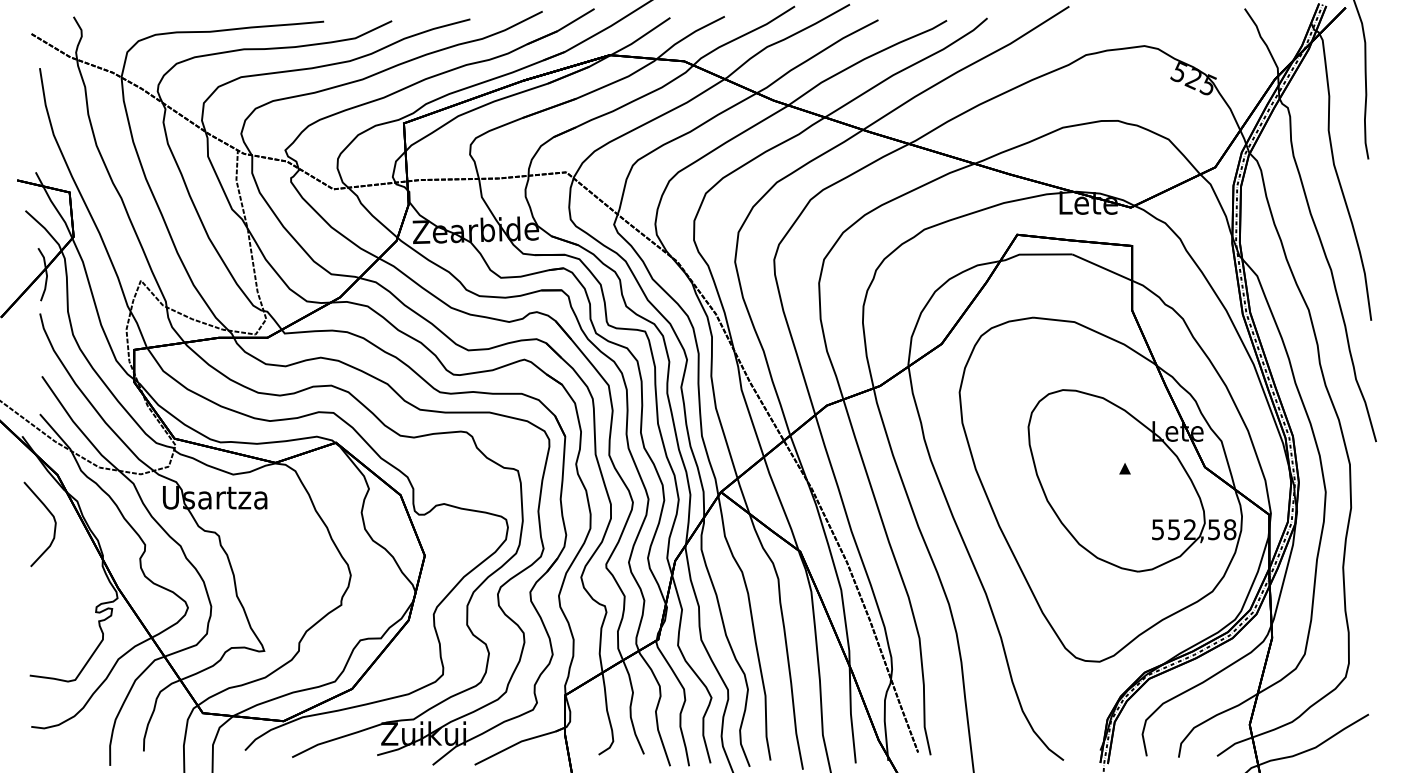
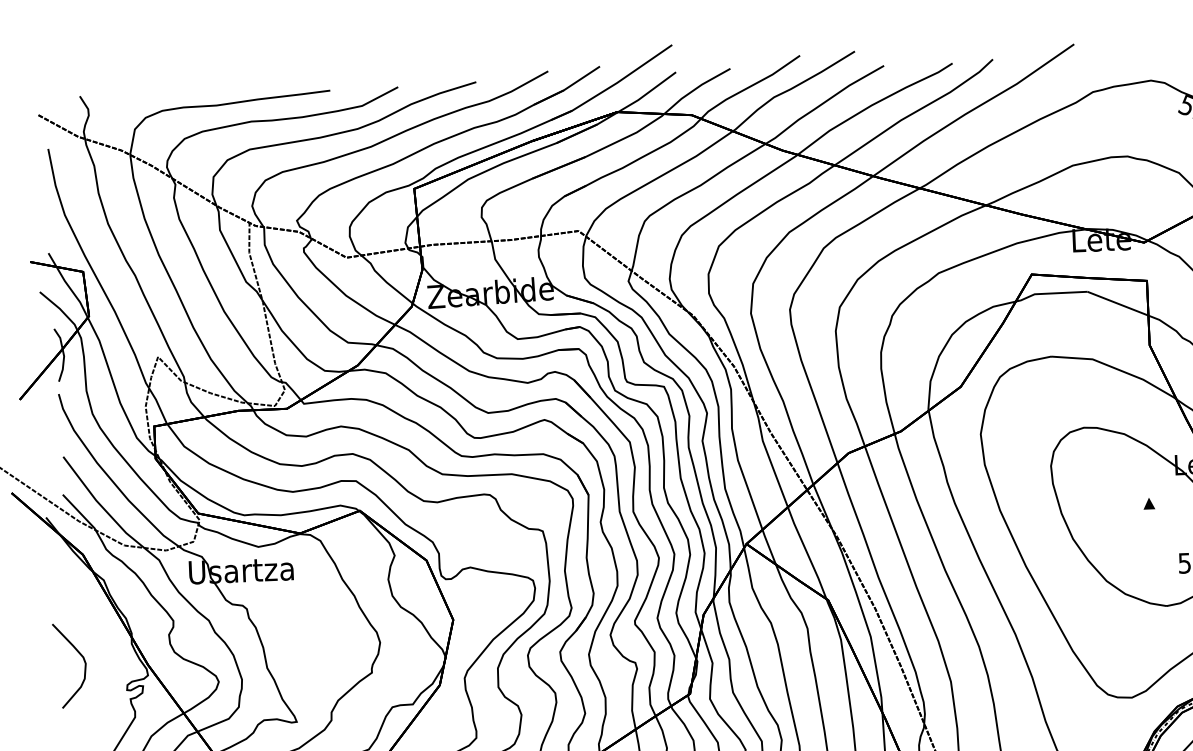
curve: (49, 513) -> (79, 654), moved

